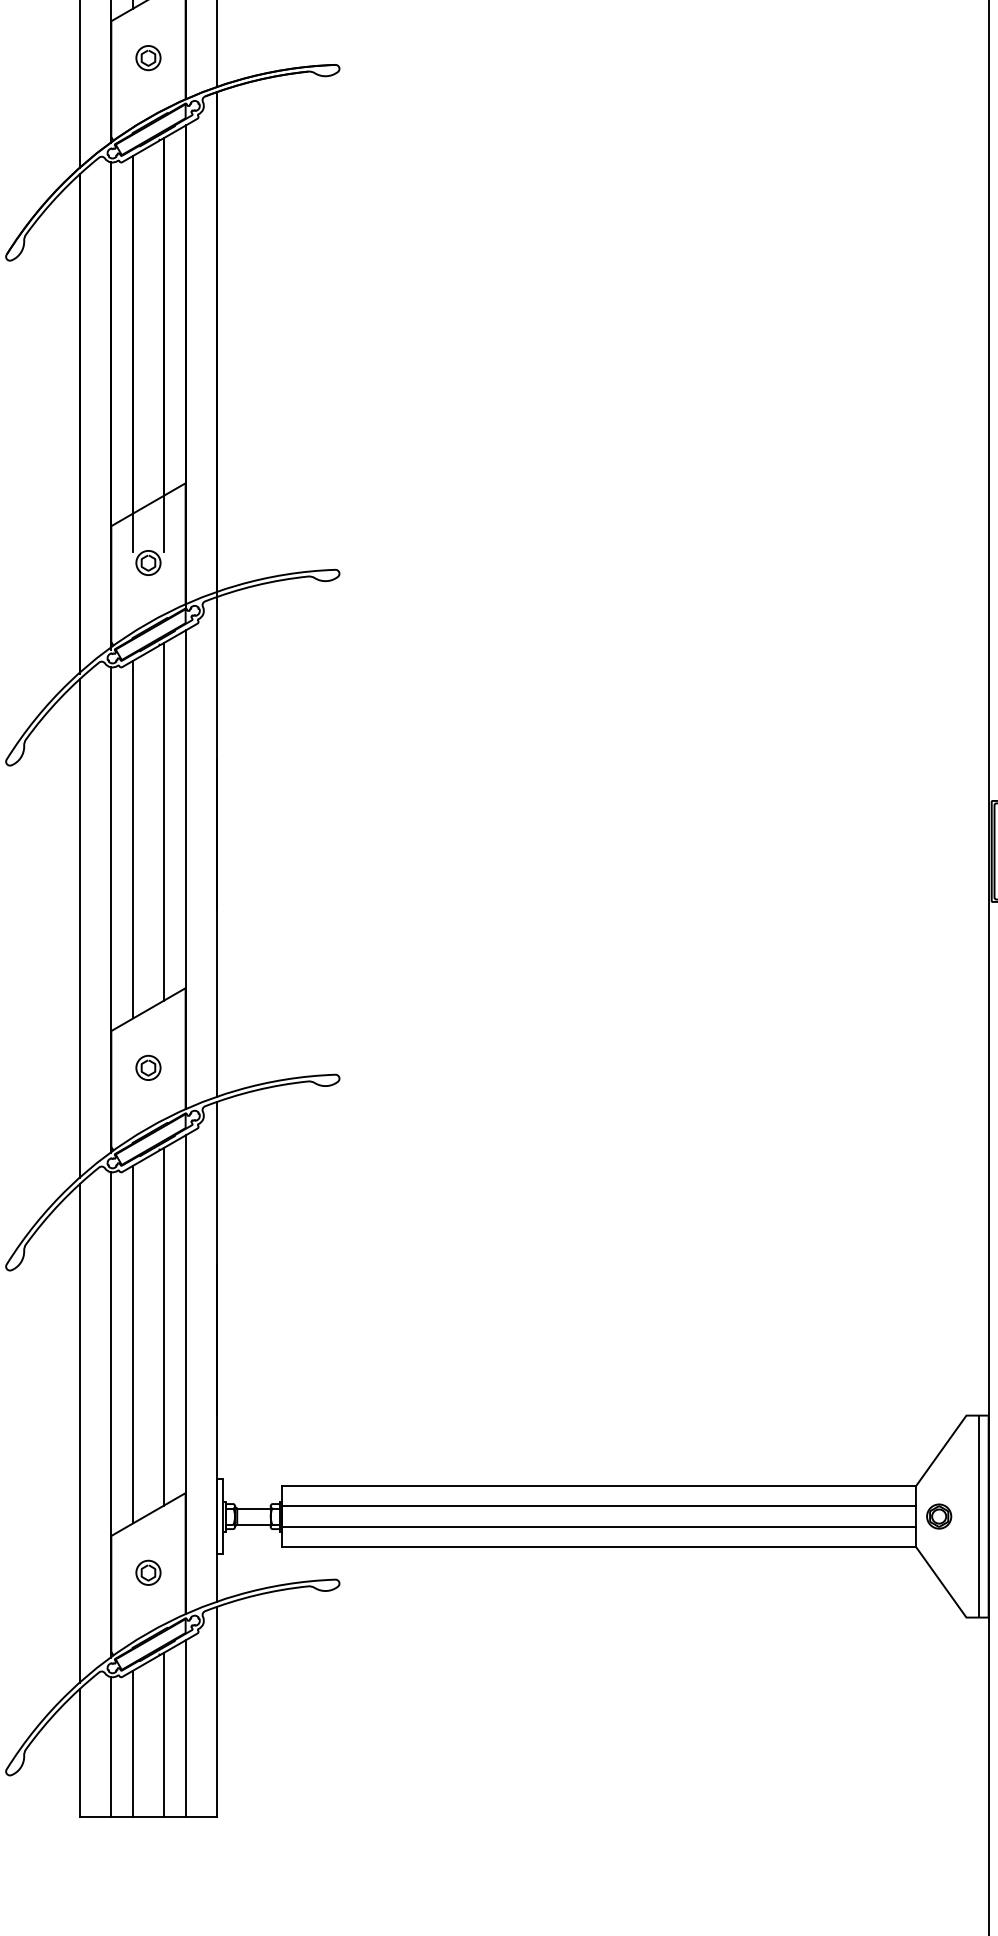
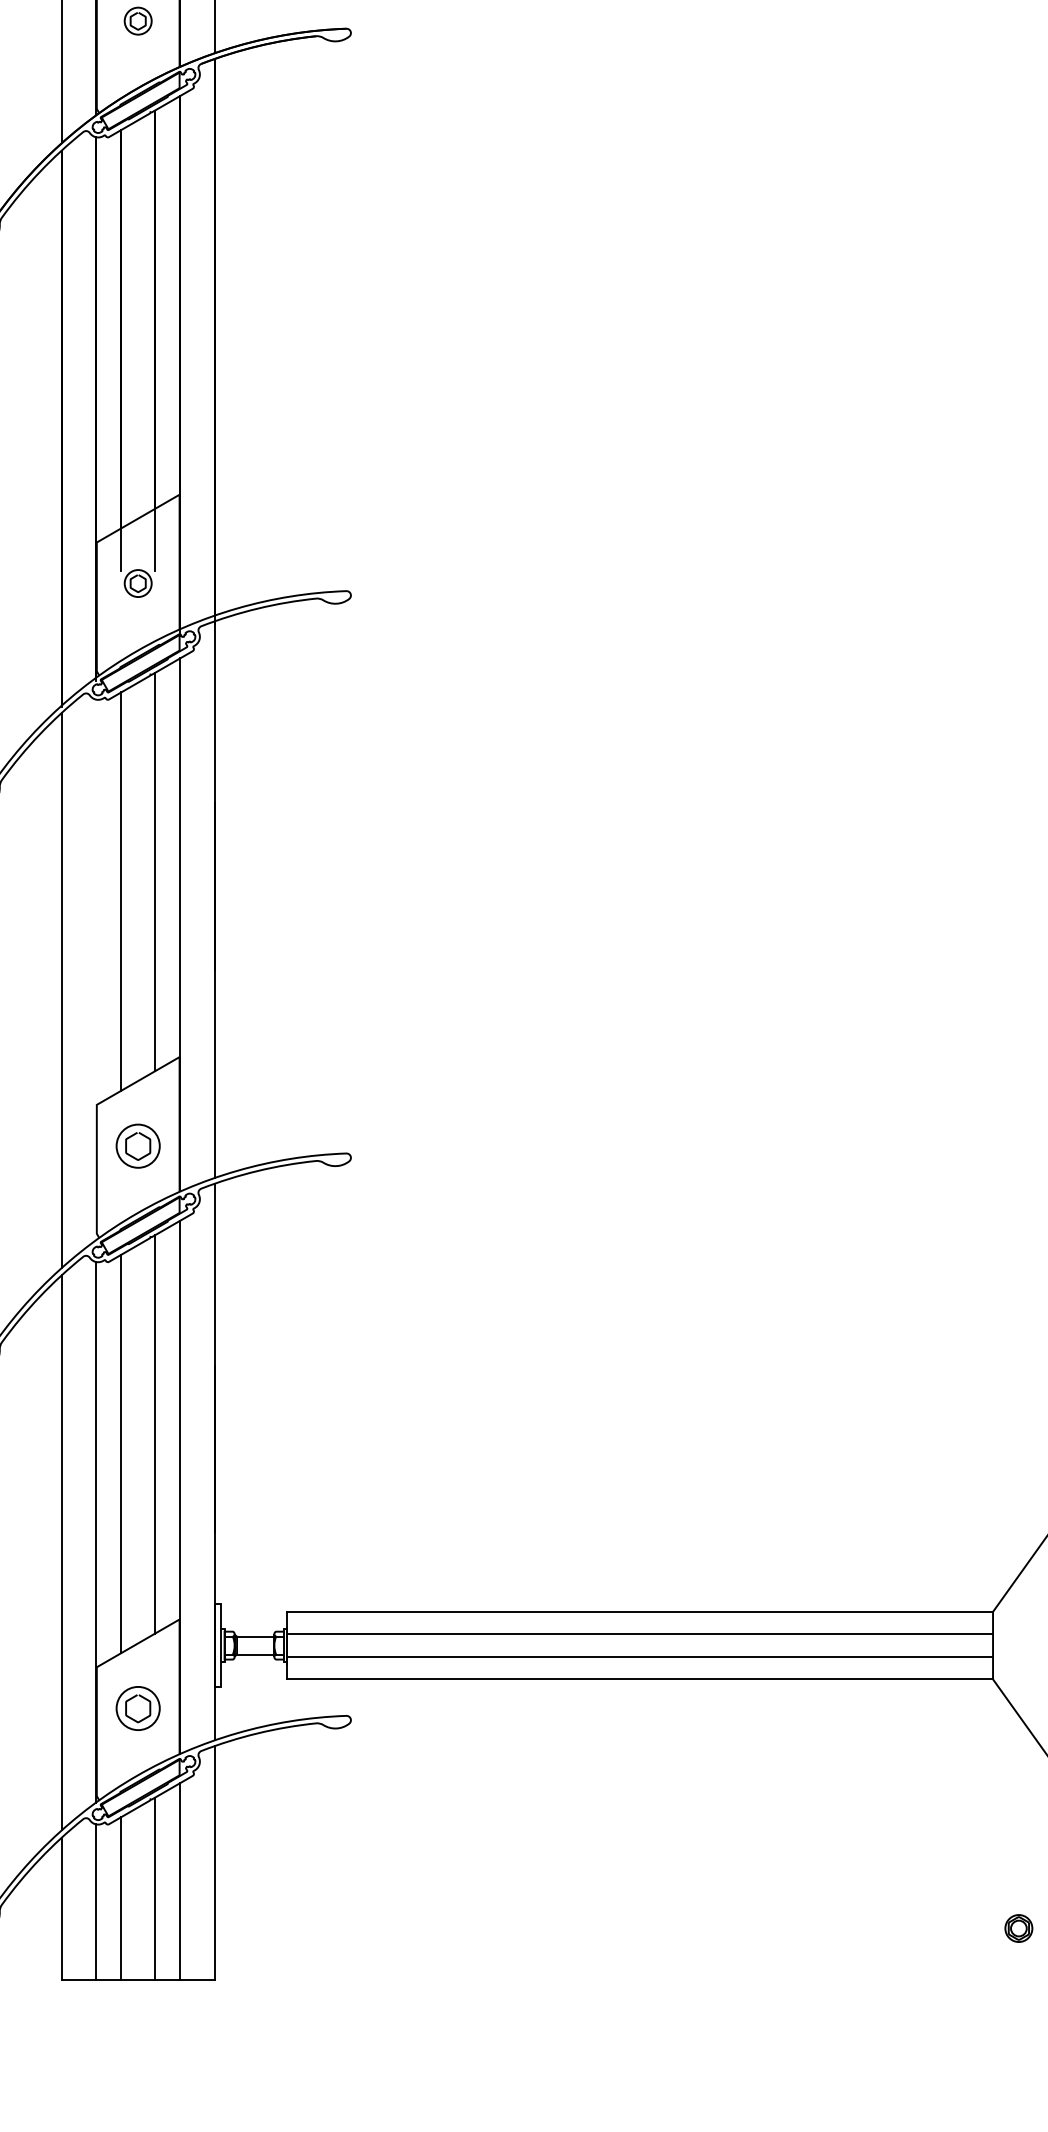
line: (110, 909) -> (95, 969), removed
part: (148, 1067) -> (138, 1145), size x1.6
part: (939, 1516) -> (1019, 1928), moved
part: (148, 1572) -> (138, 1707), size x1.6

